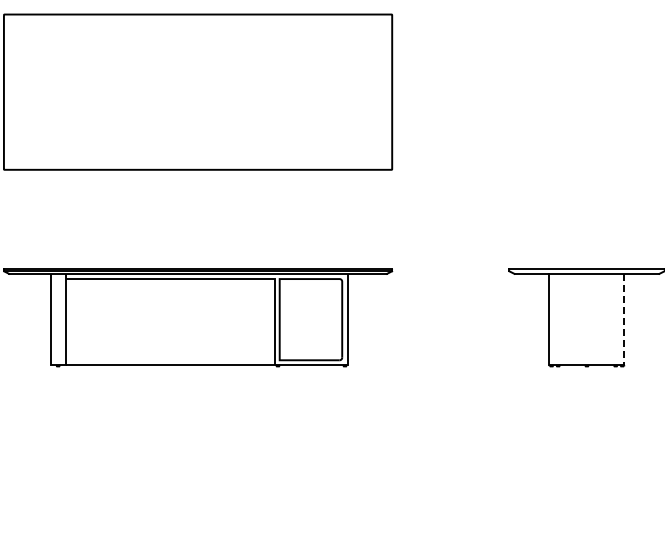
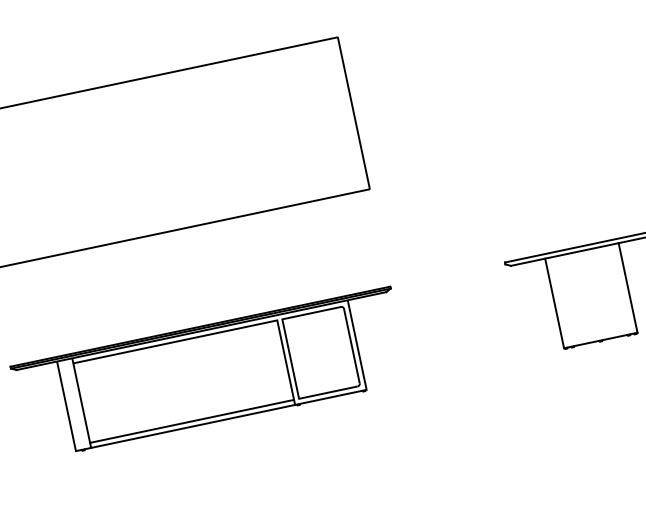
line: (624, 319) -> (628, 287), dashed -> solid
line: (170, 360) -> (192, 421), added

